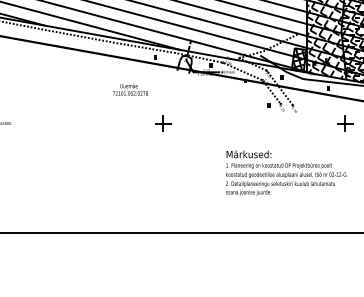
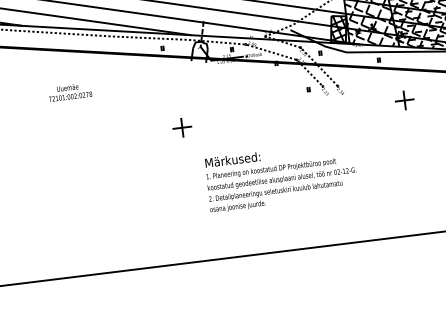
text: (130, 89) -> (69, 91), moved
text: (286, 172) -> (281, 176), moved

